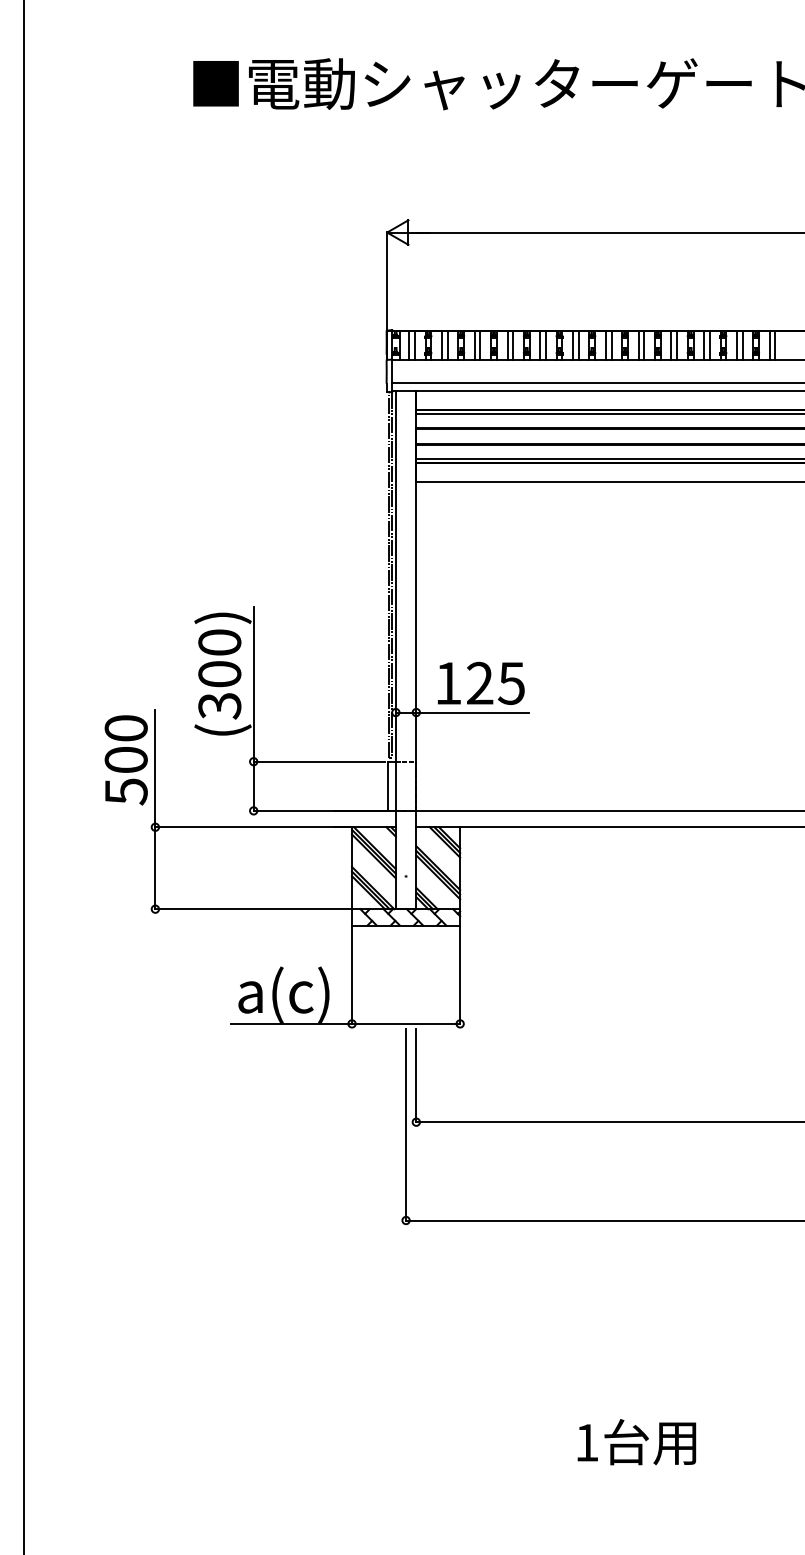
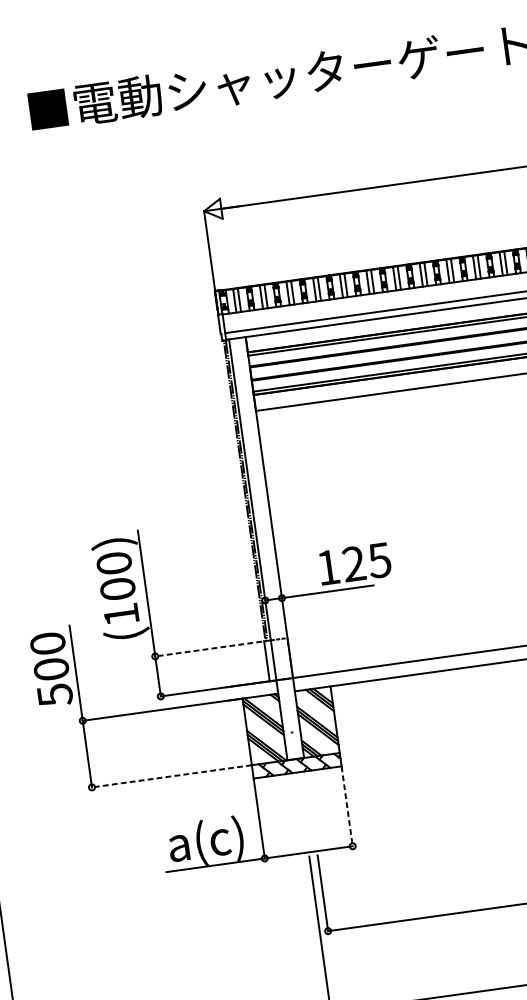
text: (481, 682) -> (355, 563), moved
text: (219, 706) -> (121, 615), (300) -> (100)
line: (319, 761) -> (208, 648), solid -> dashed
line: (253, 909) -> (171, 776), solid -> dashed
line: (460, 975) -> (347, 806), solid -> dashed

